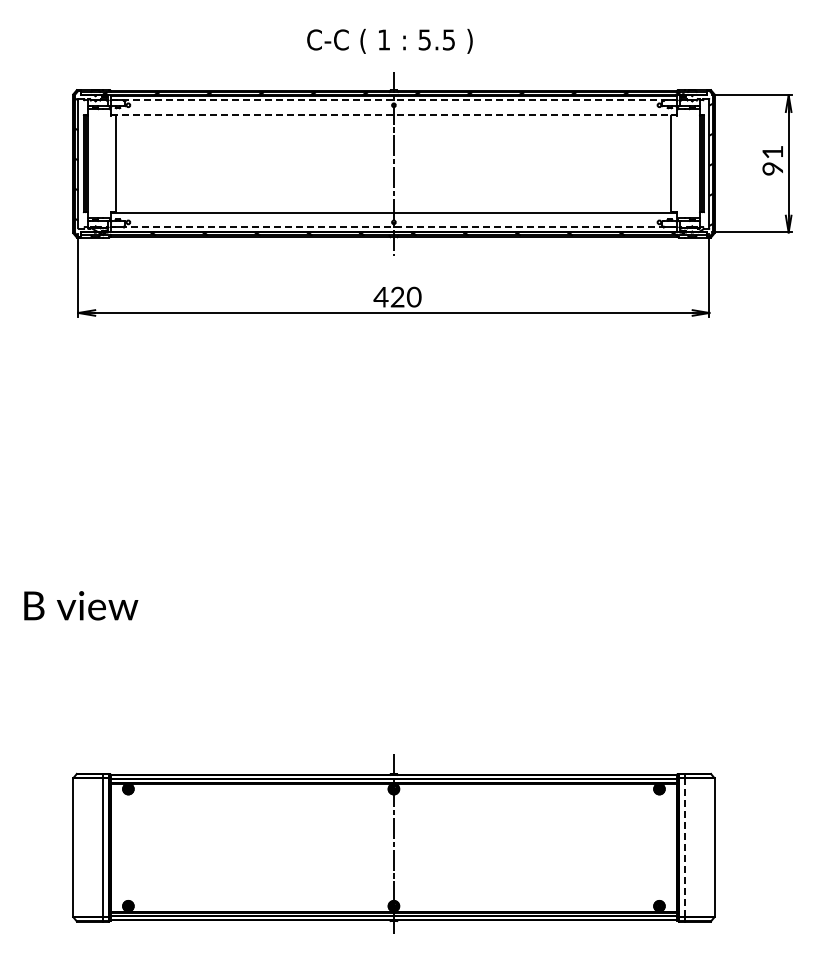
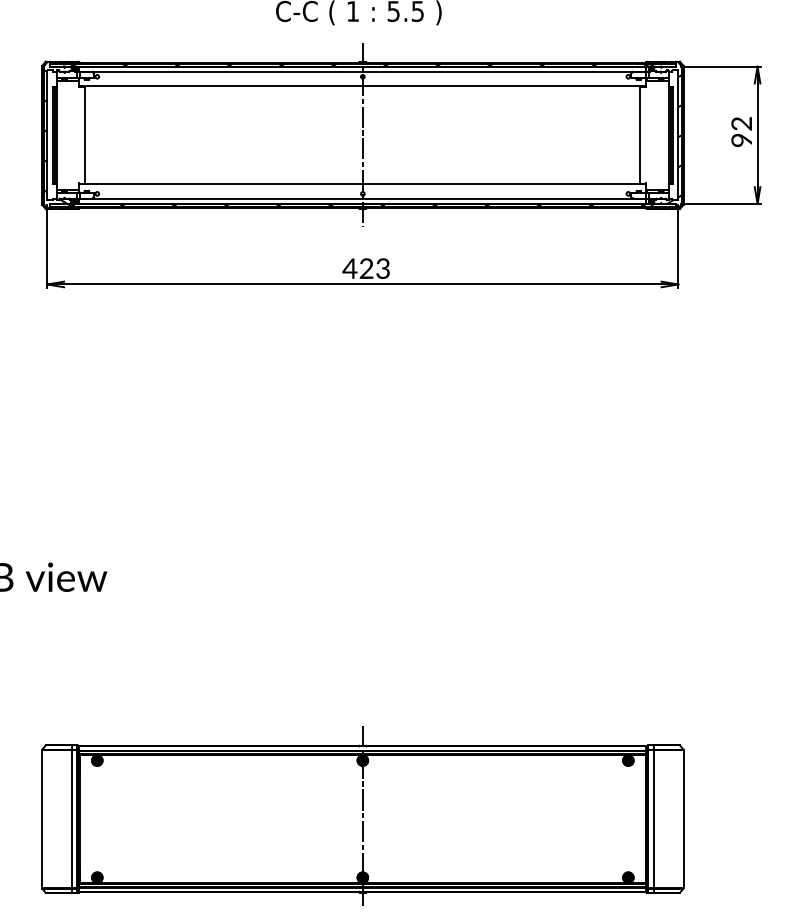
line: (393, 100) -> (362, 71), dashed -> solid
line: (394, 114) -> (363, 85), dashed -> solid
text: (772, 152) -> (741, 123), 91 -> 92
line: (393, 227) -> (362, 198), dashed -> solid
text: (413, 297) -> (382, 268), 420 -> 423
line: (684, 848) -> (653, 819), dashed -> solid

